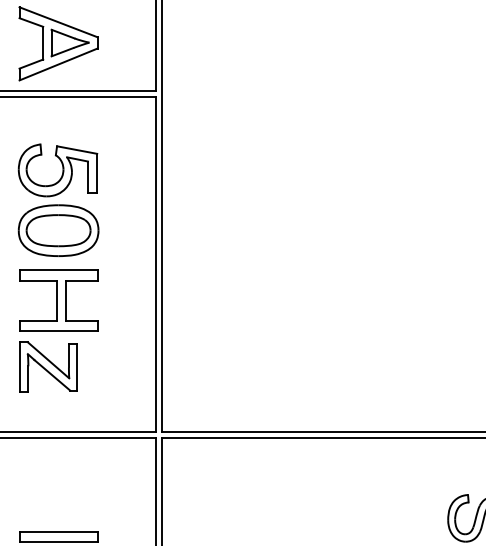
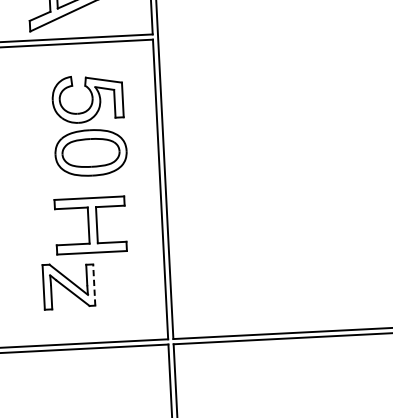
part: (58, 199) -> (89, 125), moved
part: (58, 300) -> (90, 225), moved
line: (76, 367) -> (94, 284), solid -> dashed

